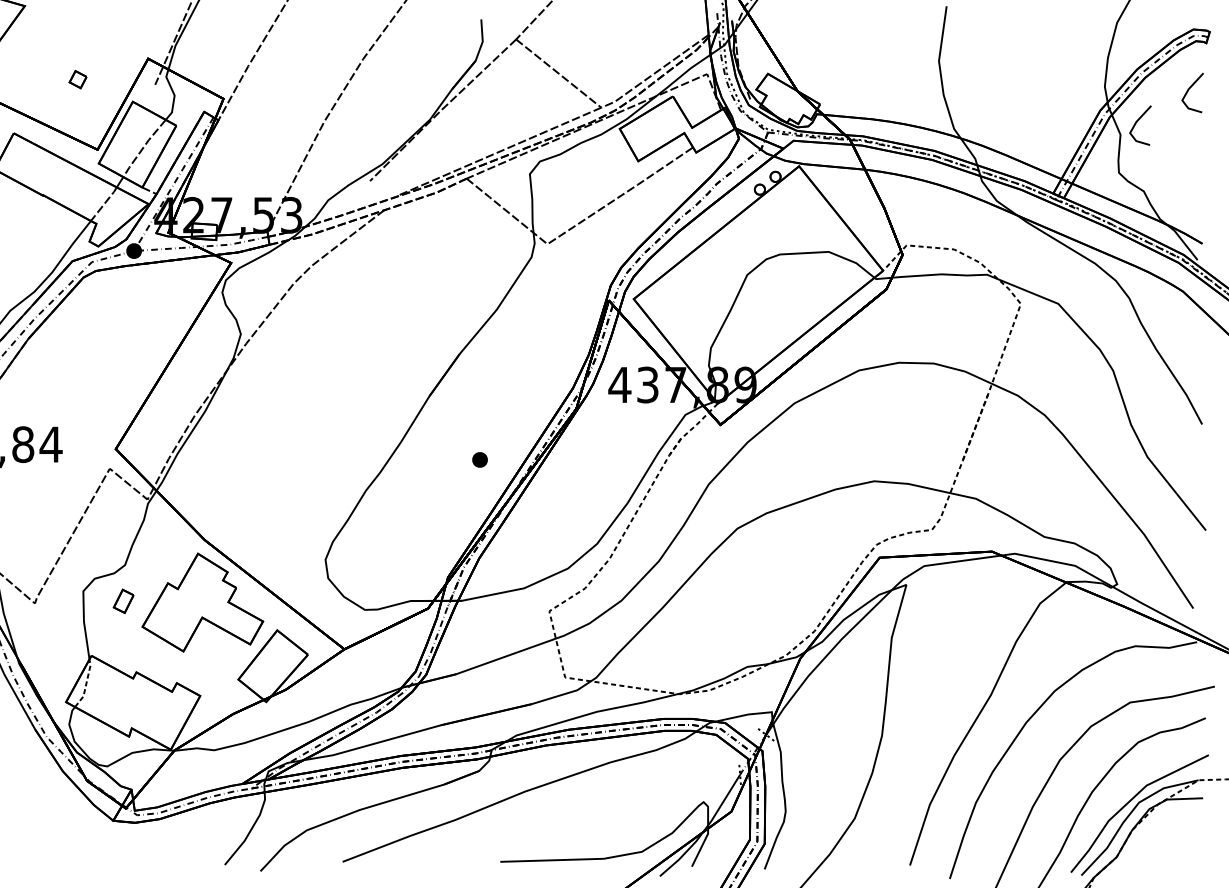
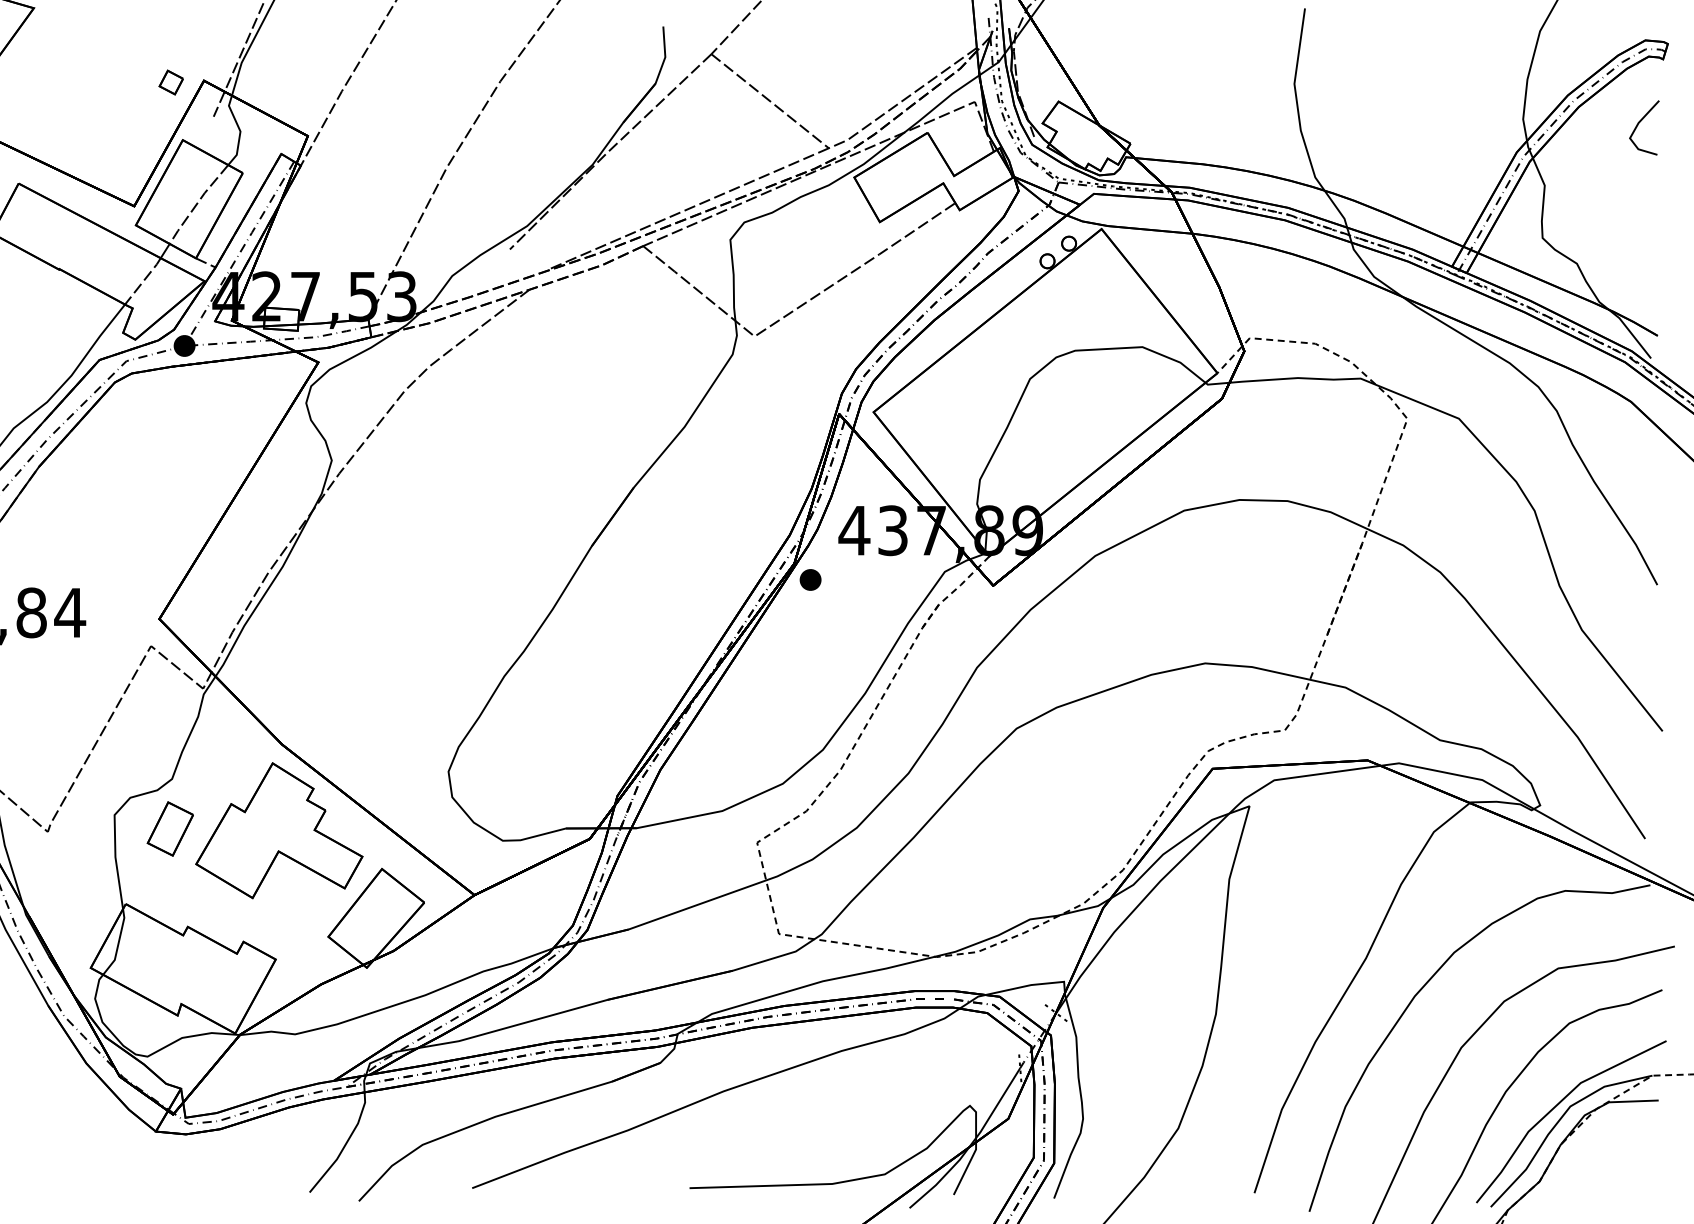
part: (77, 79) -> (170, 82), moved
line: (1136, 123) -> (1566, 170), removed
part: (479, 459) -> (810, 579), moved
part: (123, 601) -> (169, 828), size x1.67
line: (86, 684) -> (118, 943), dashed -> solid

